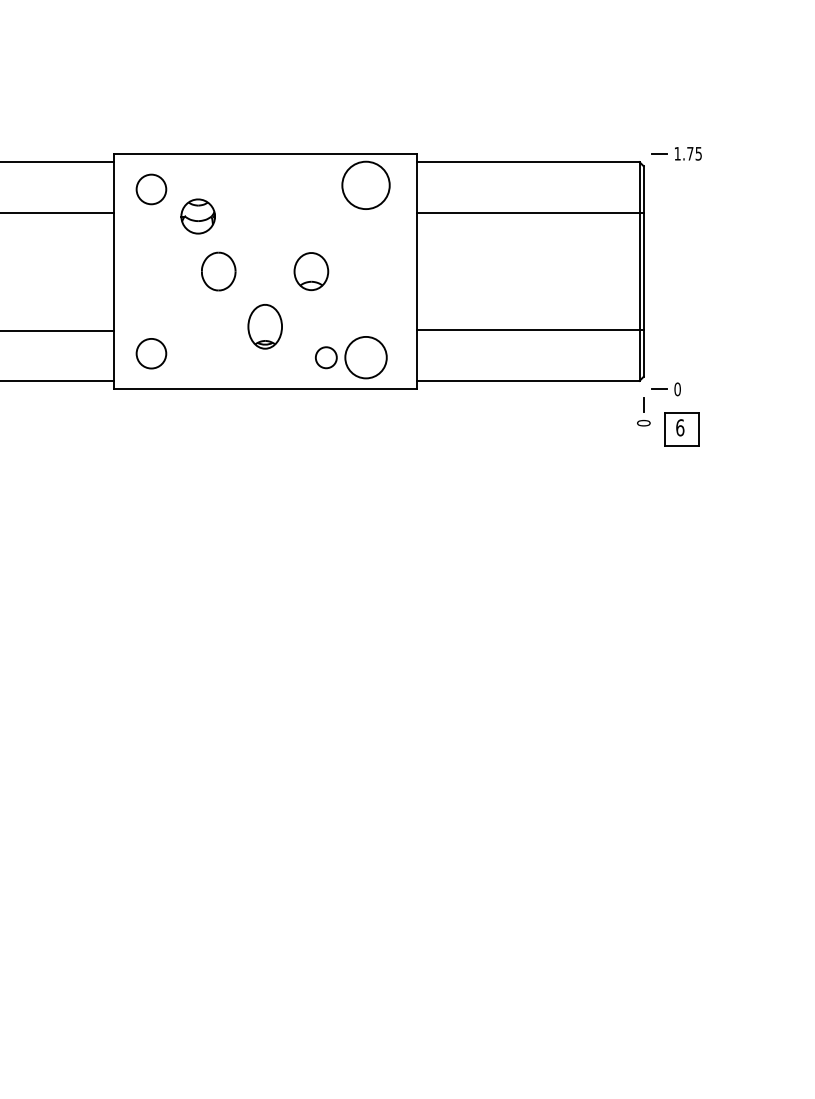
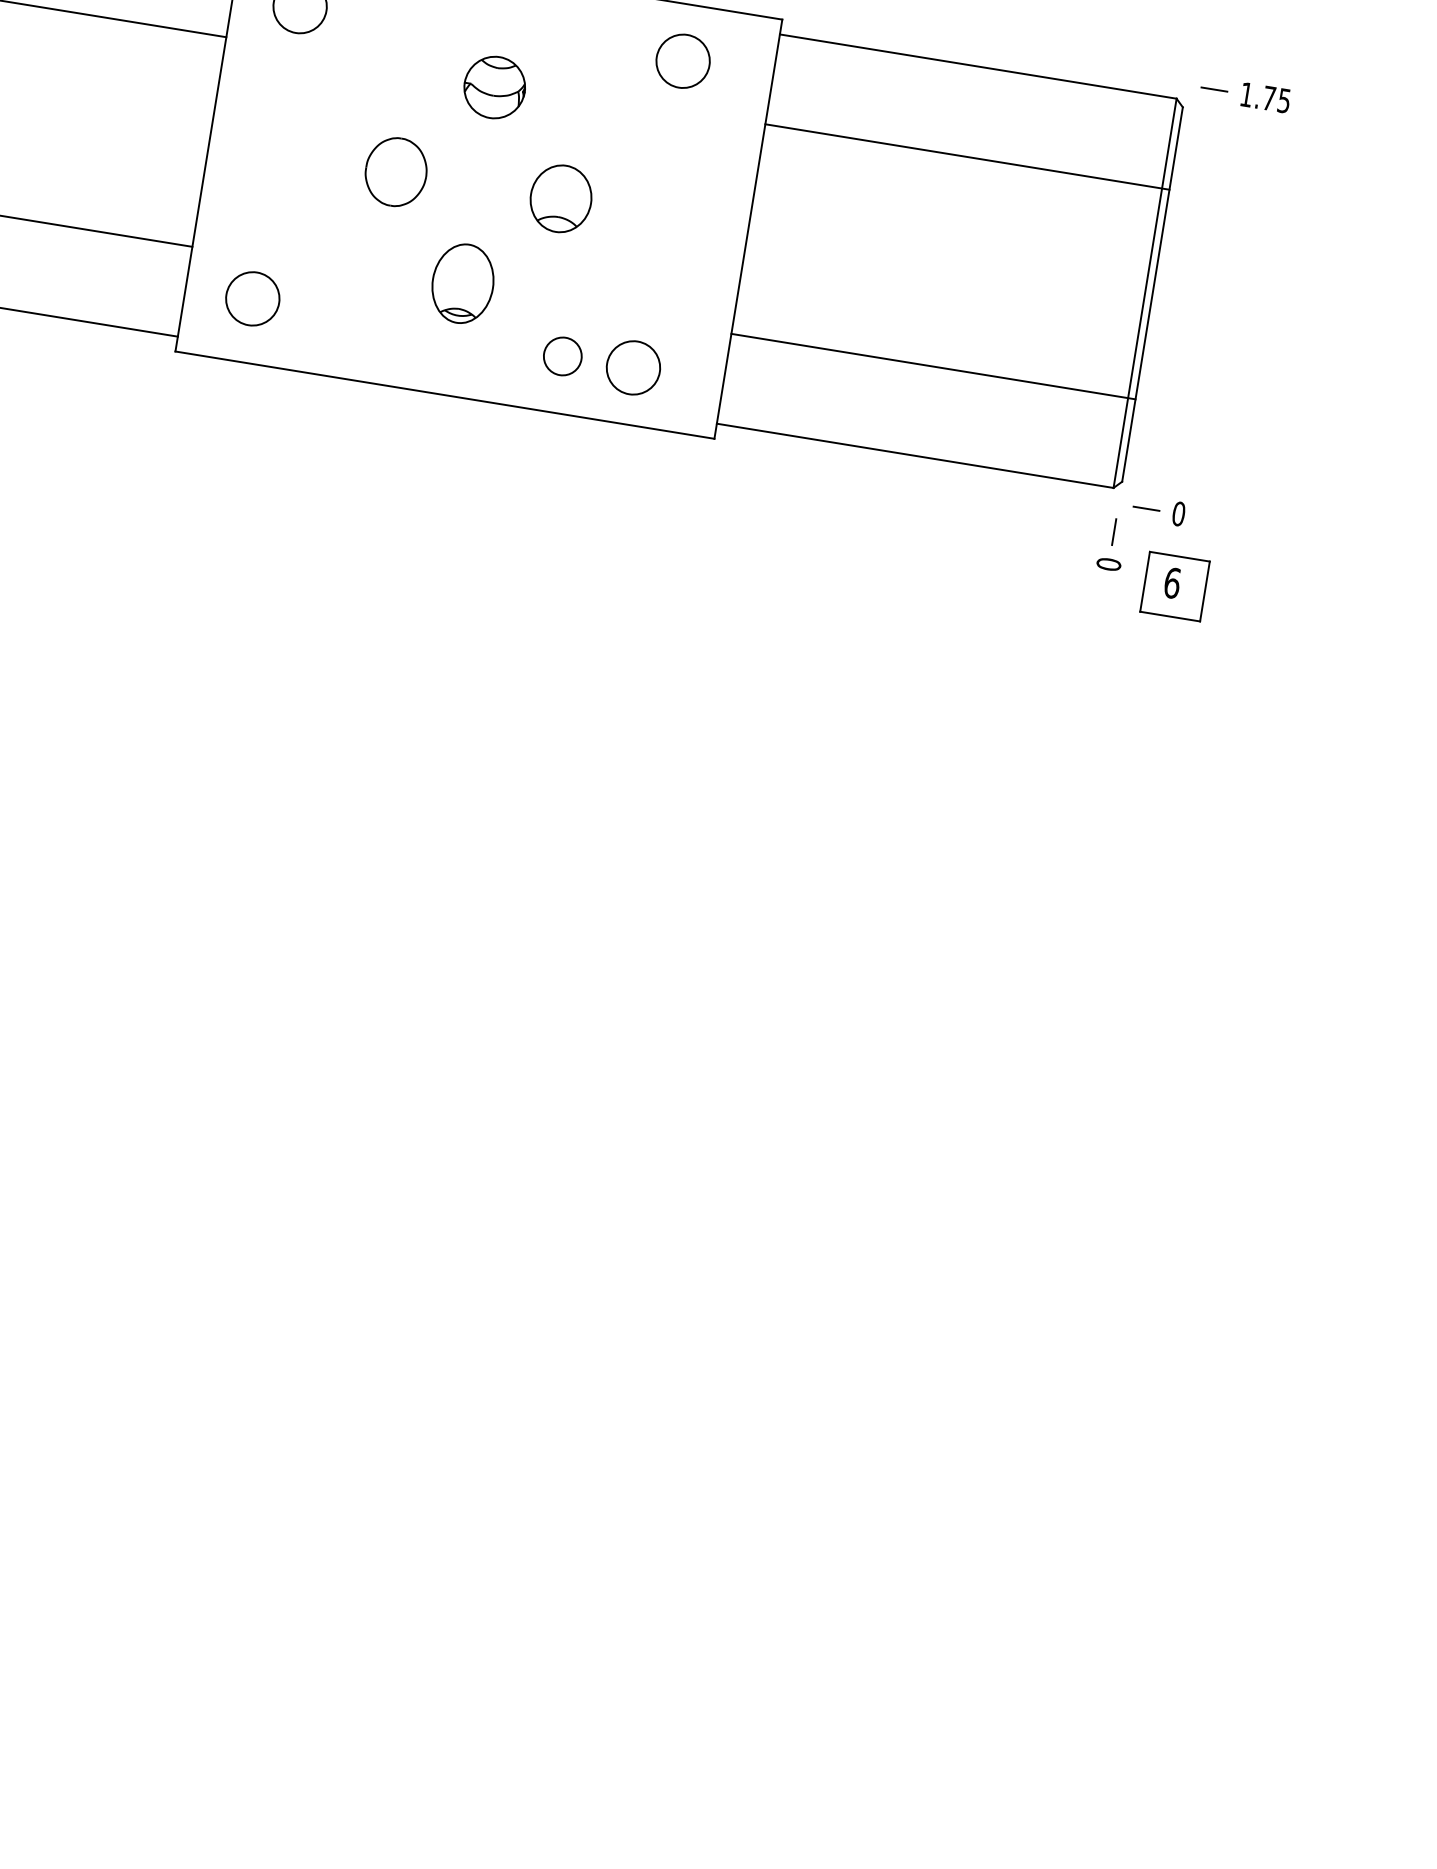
circle: (365, 185) -> (682, 61), size x0.62
part: (197, 216) -> (493, 87), moved
circle: (365, 357) -> (632, 367), size x0.71

